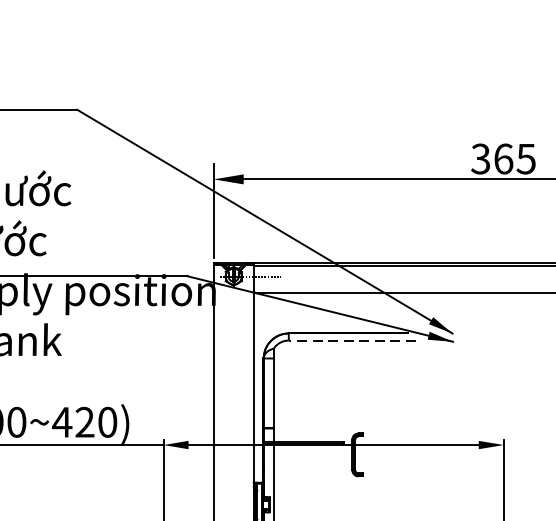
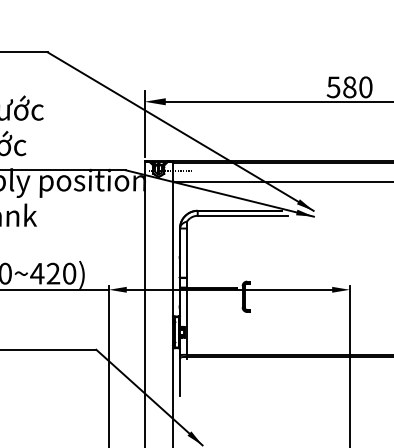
text: (503, 159) -> (349, 87), 365 -> 580
line: (352, 340) -> (242, 215), dashed -> solid

